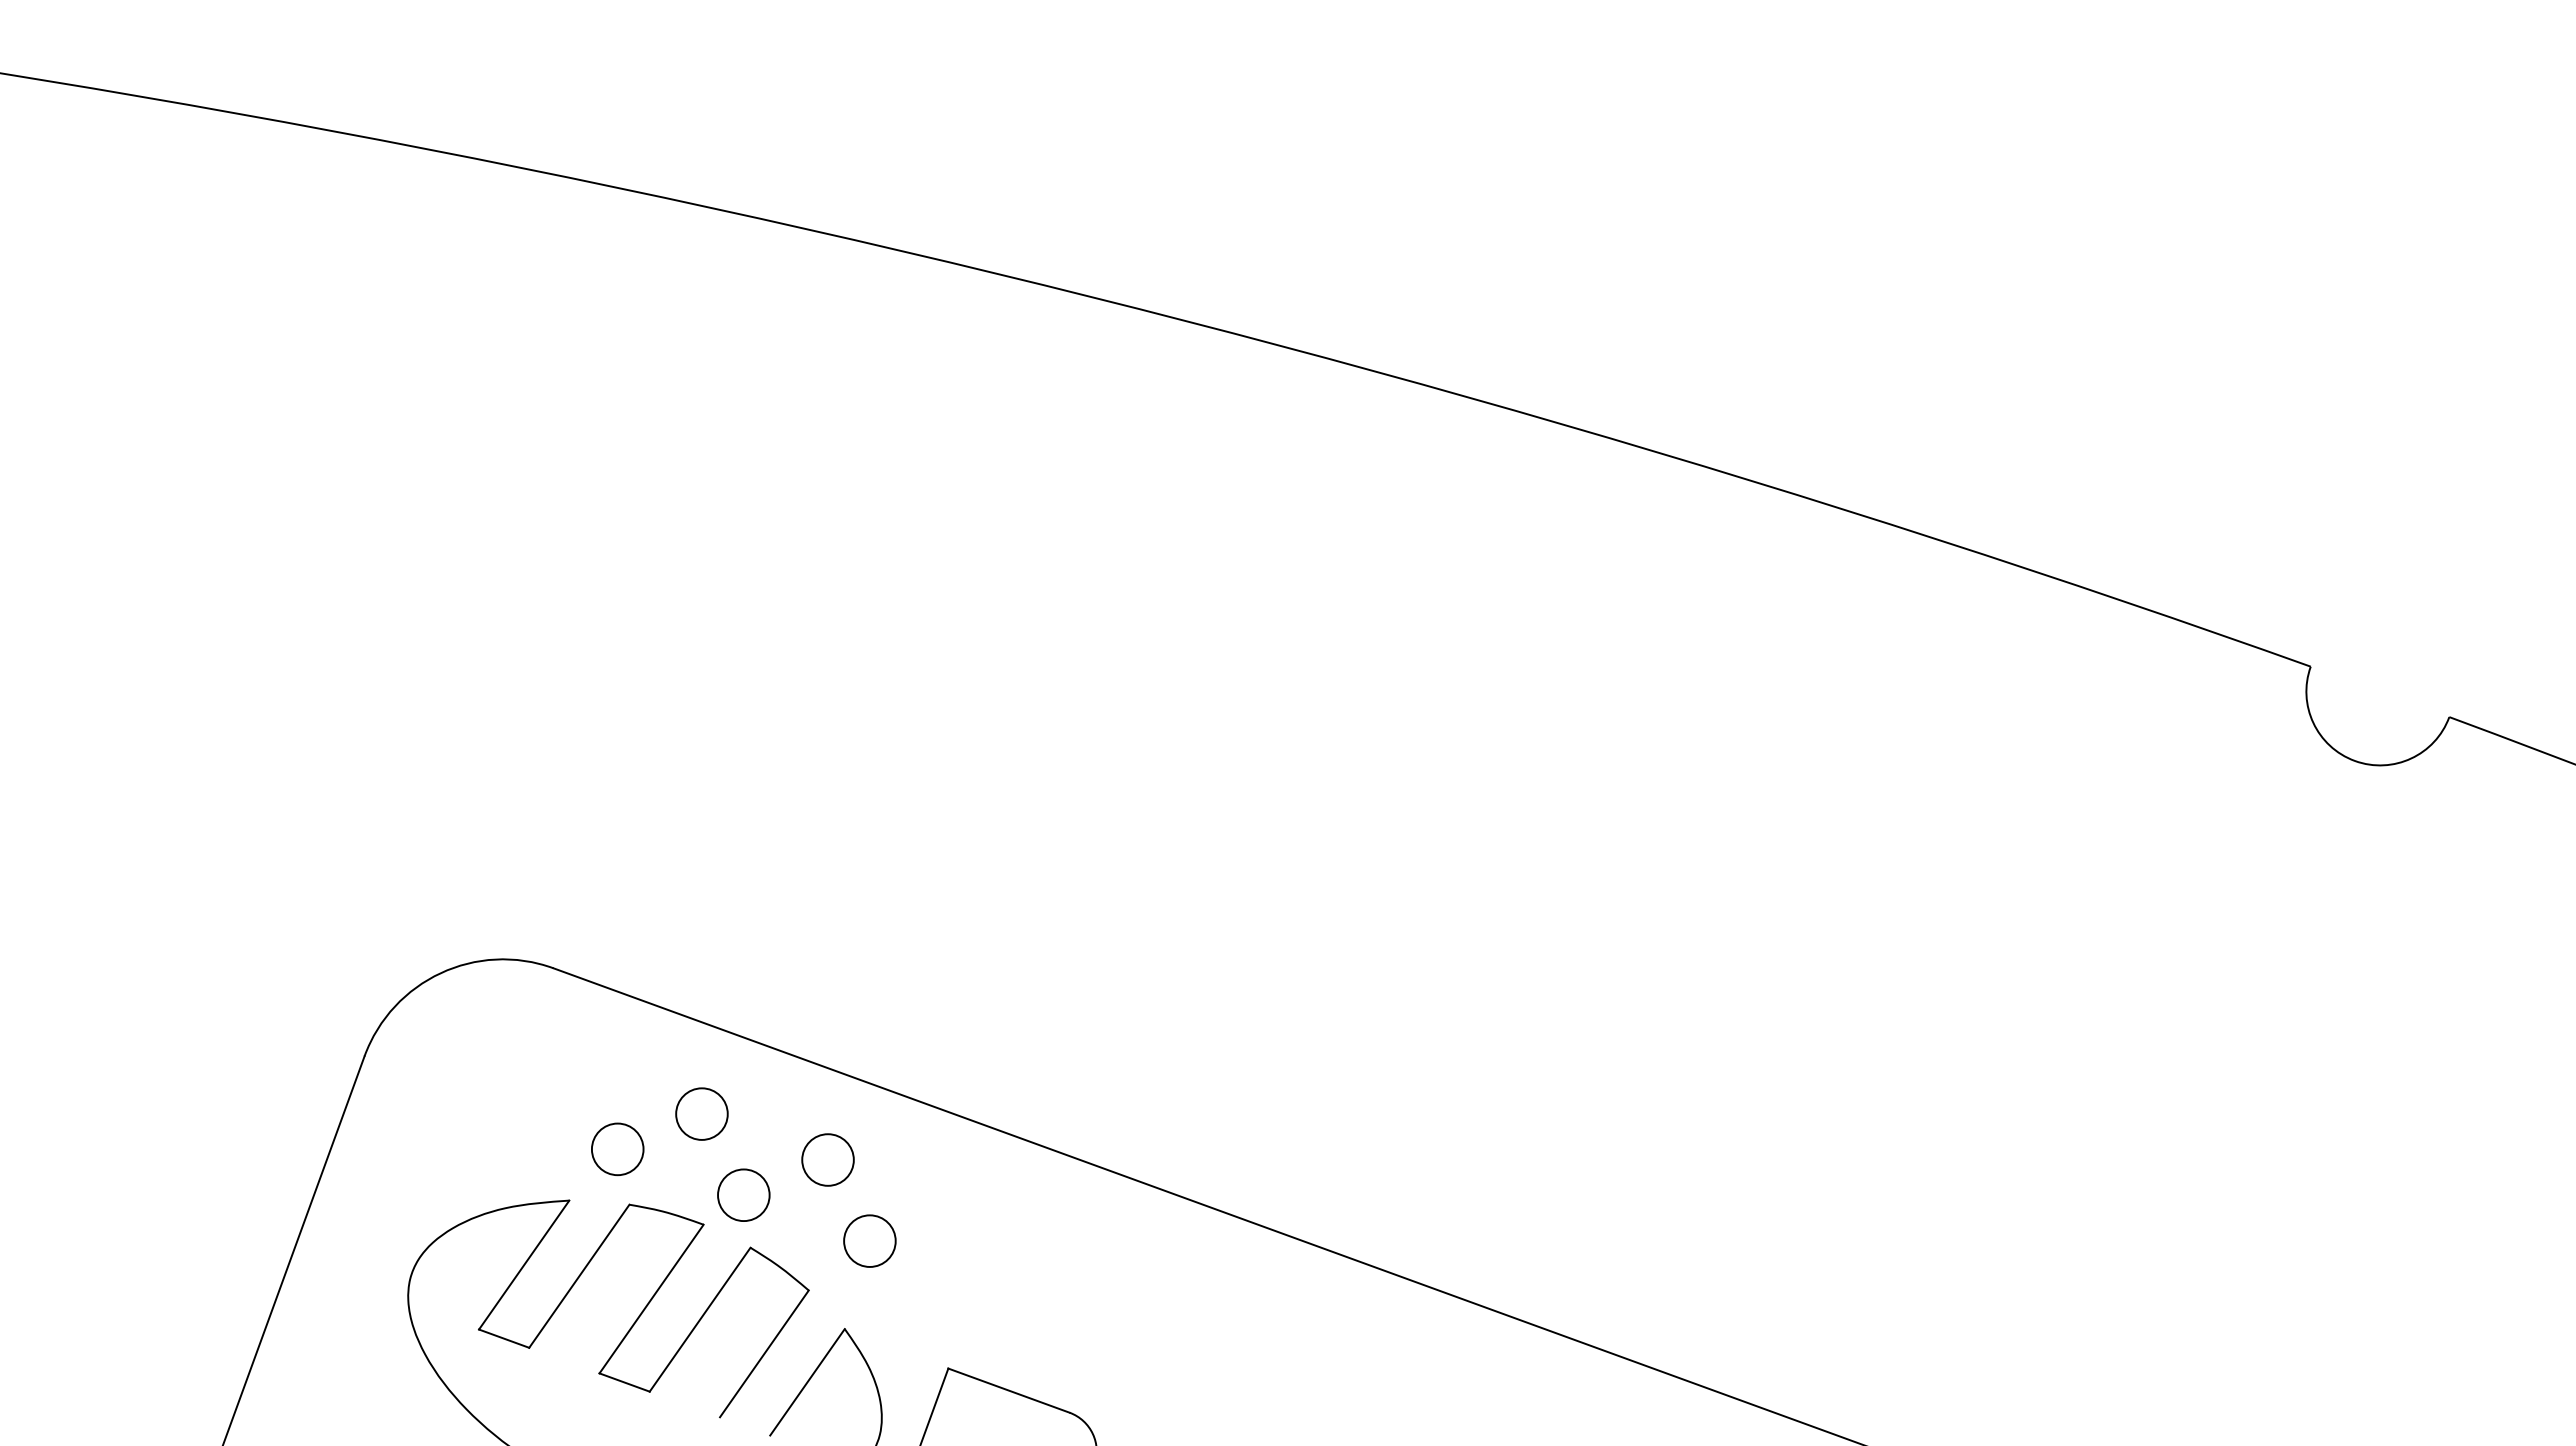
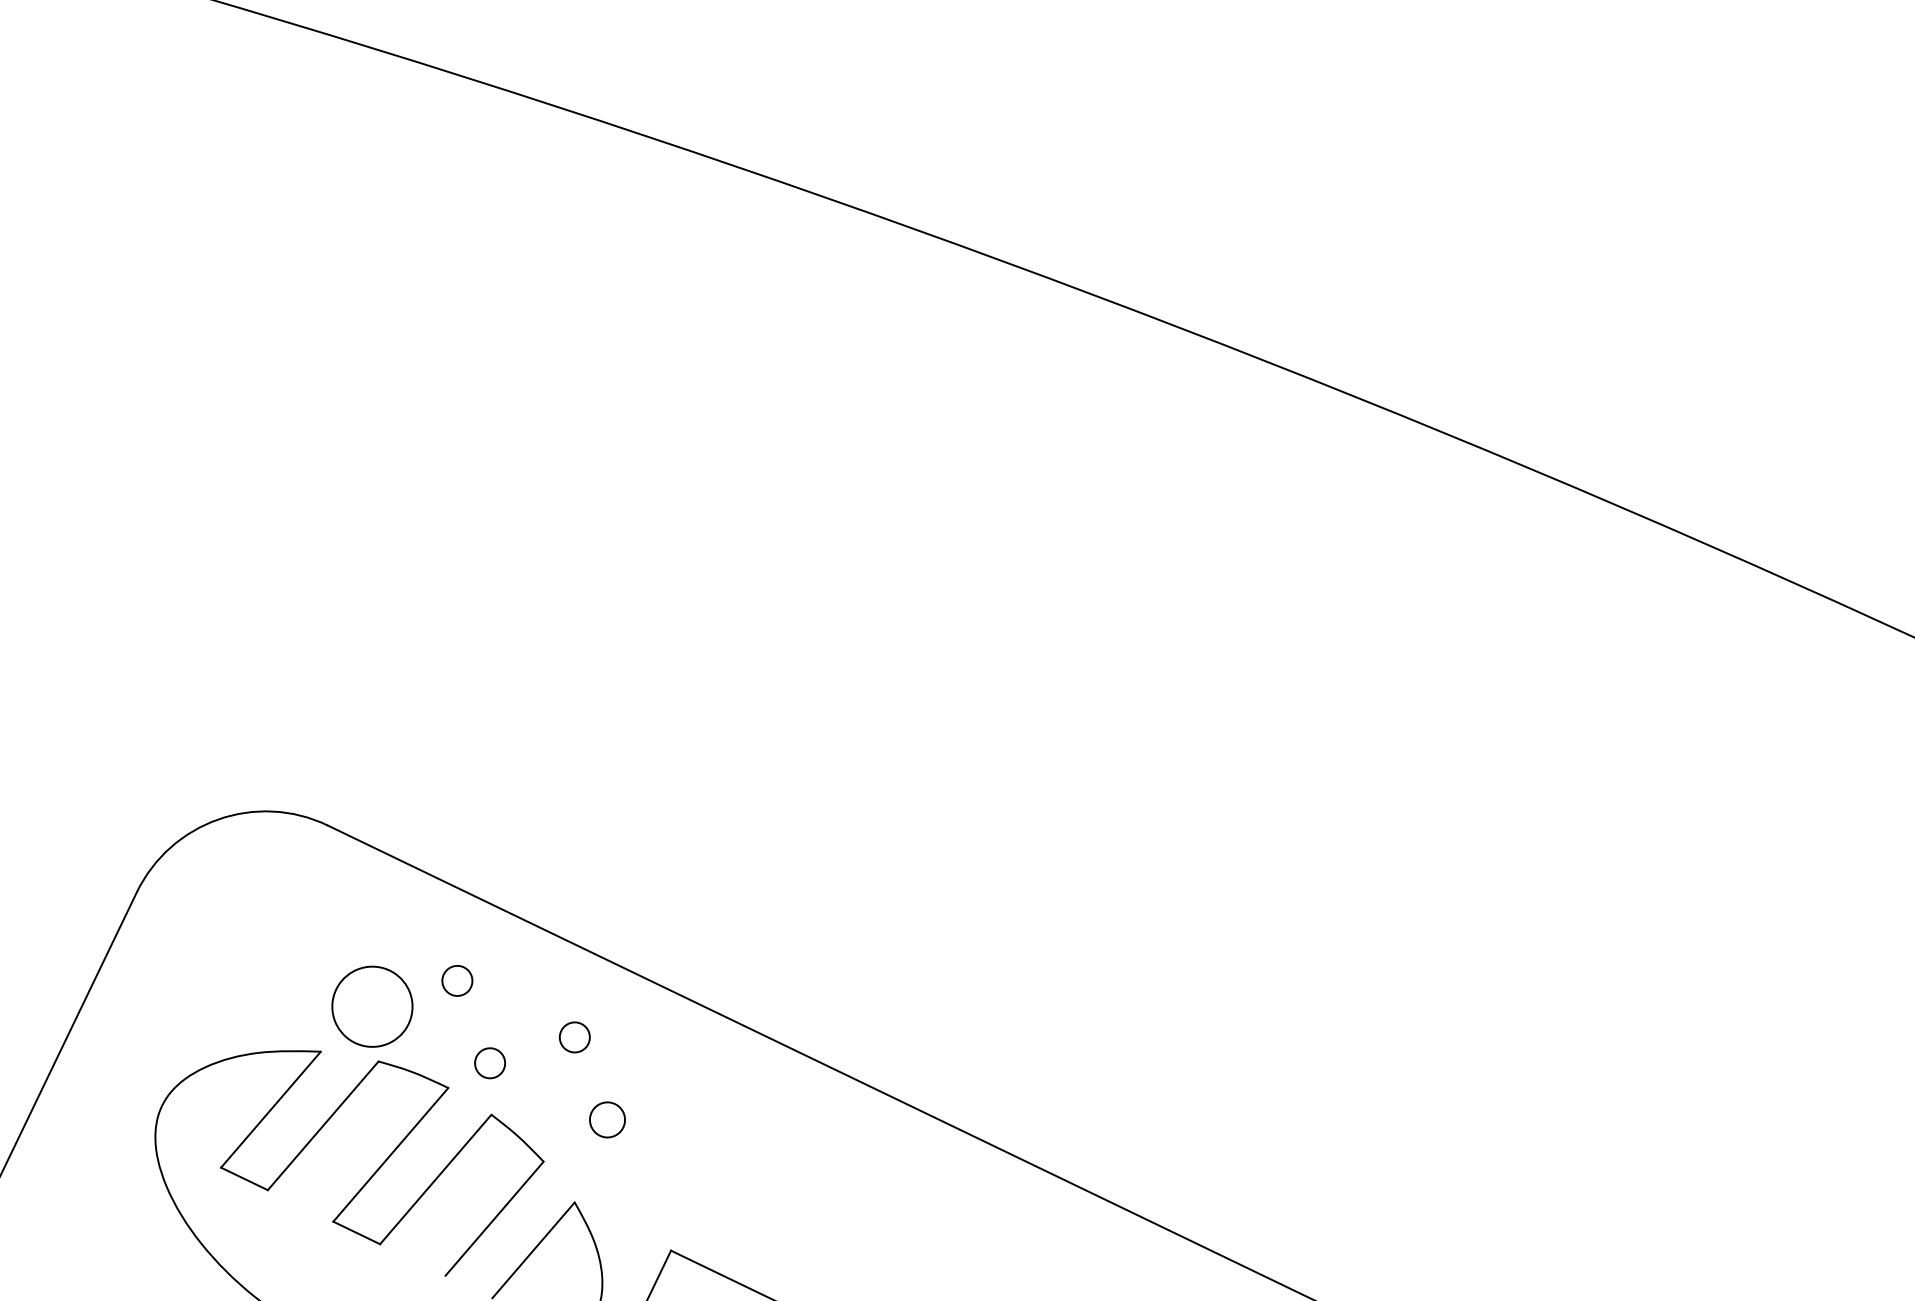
circle: (701, 1113) -> (457, 980), size x0.6
circle: (617, 1149) -> (372, 1006), size x1.6
circle: (827, 1159) -> (574, 1036), size x0.6
circle: (743, 1194) -> (489, 1062), size x0.6
circle: (869, 1240) -> (607, 1119), size x0.7

